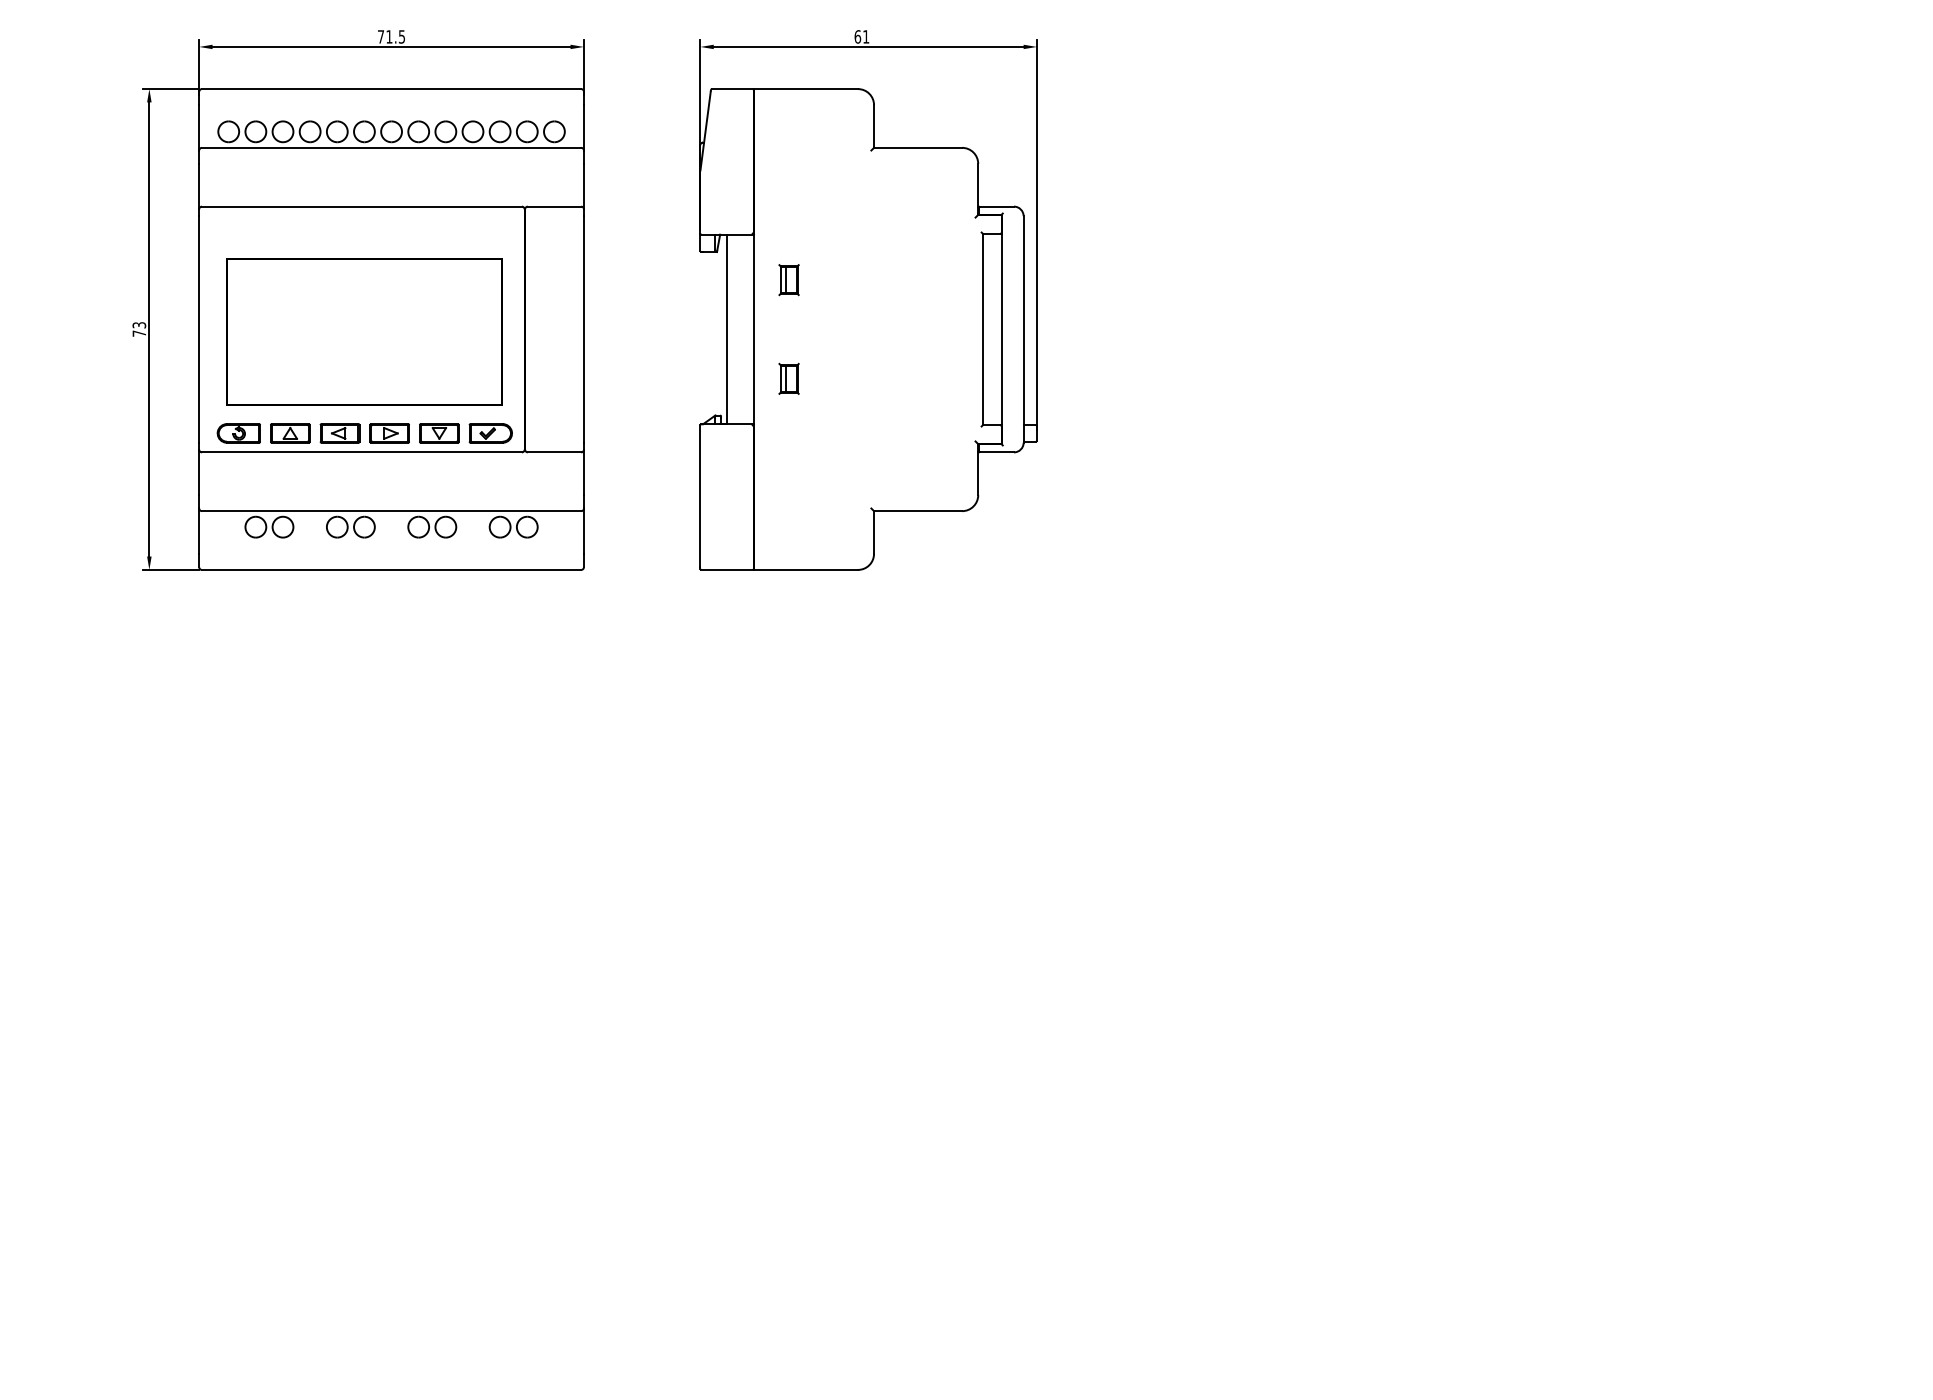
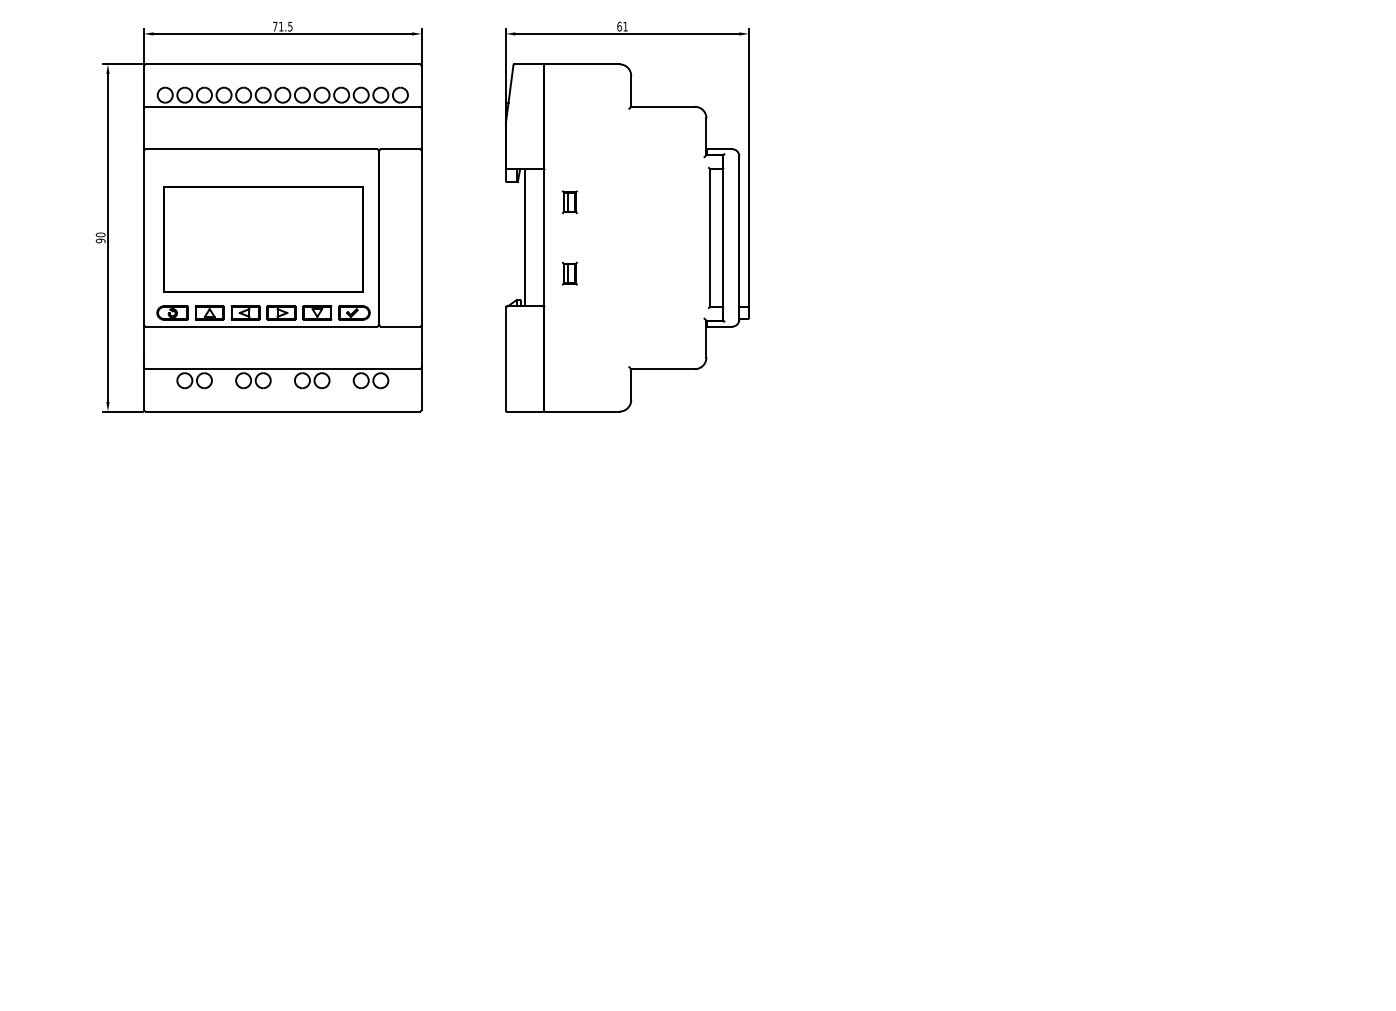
text: (139, 329) -> (100, 237), 73 -> 90

